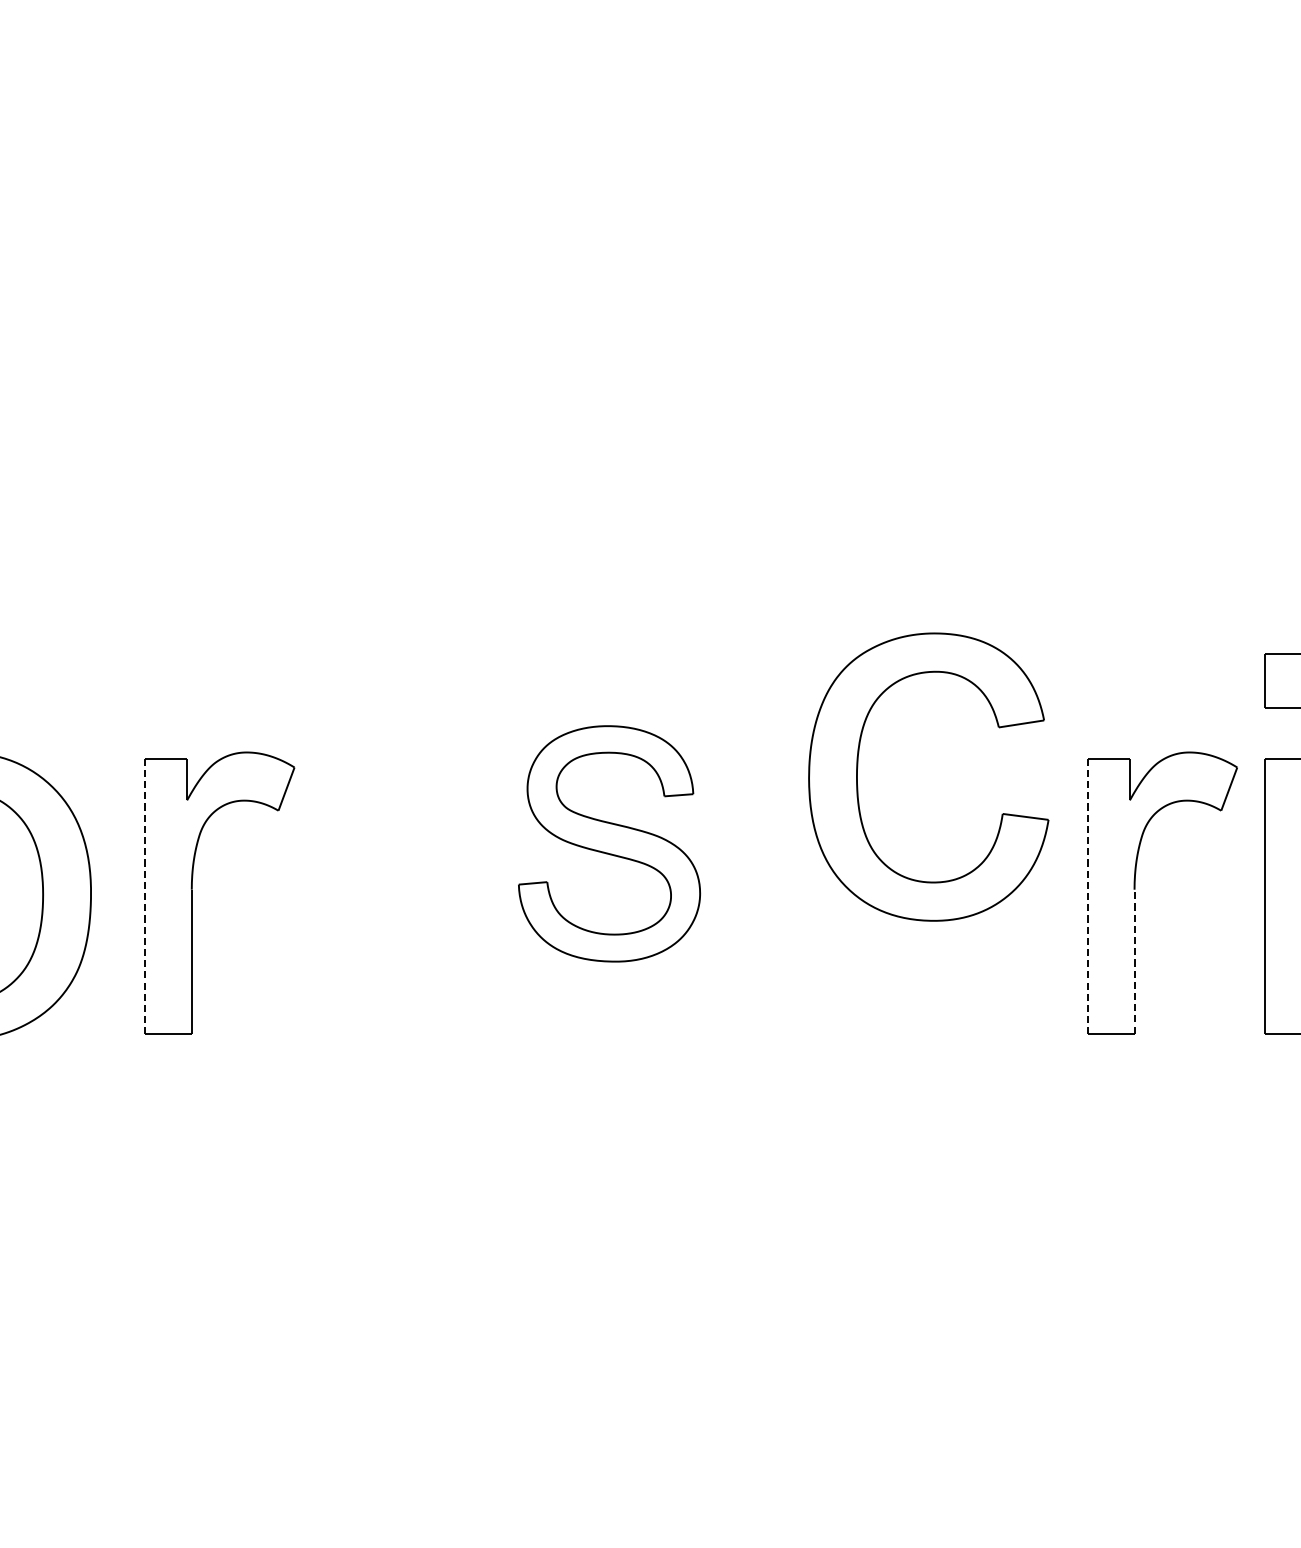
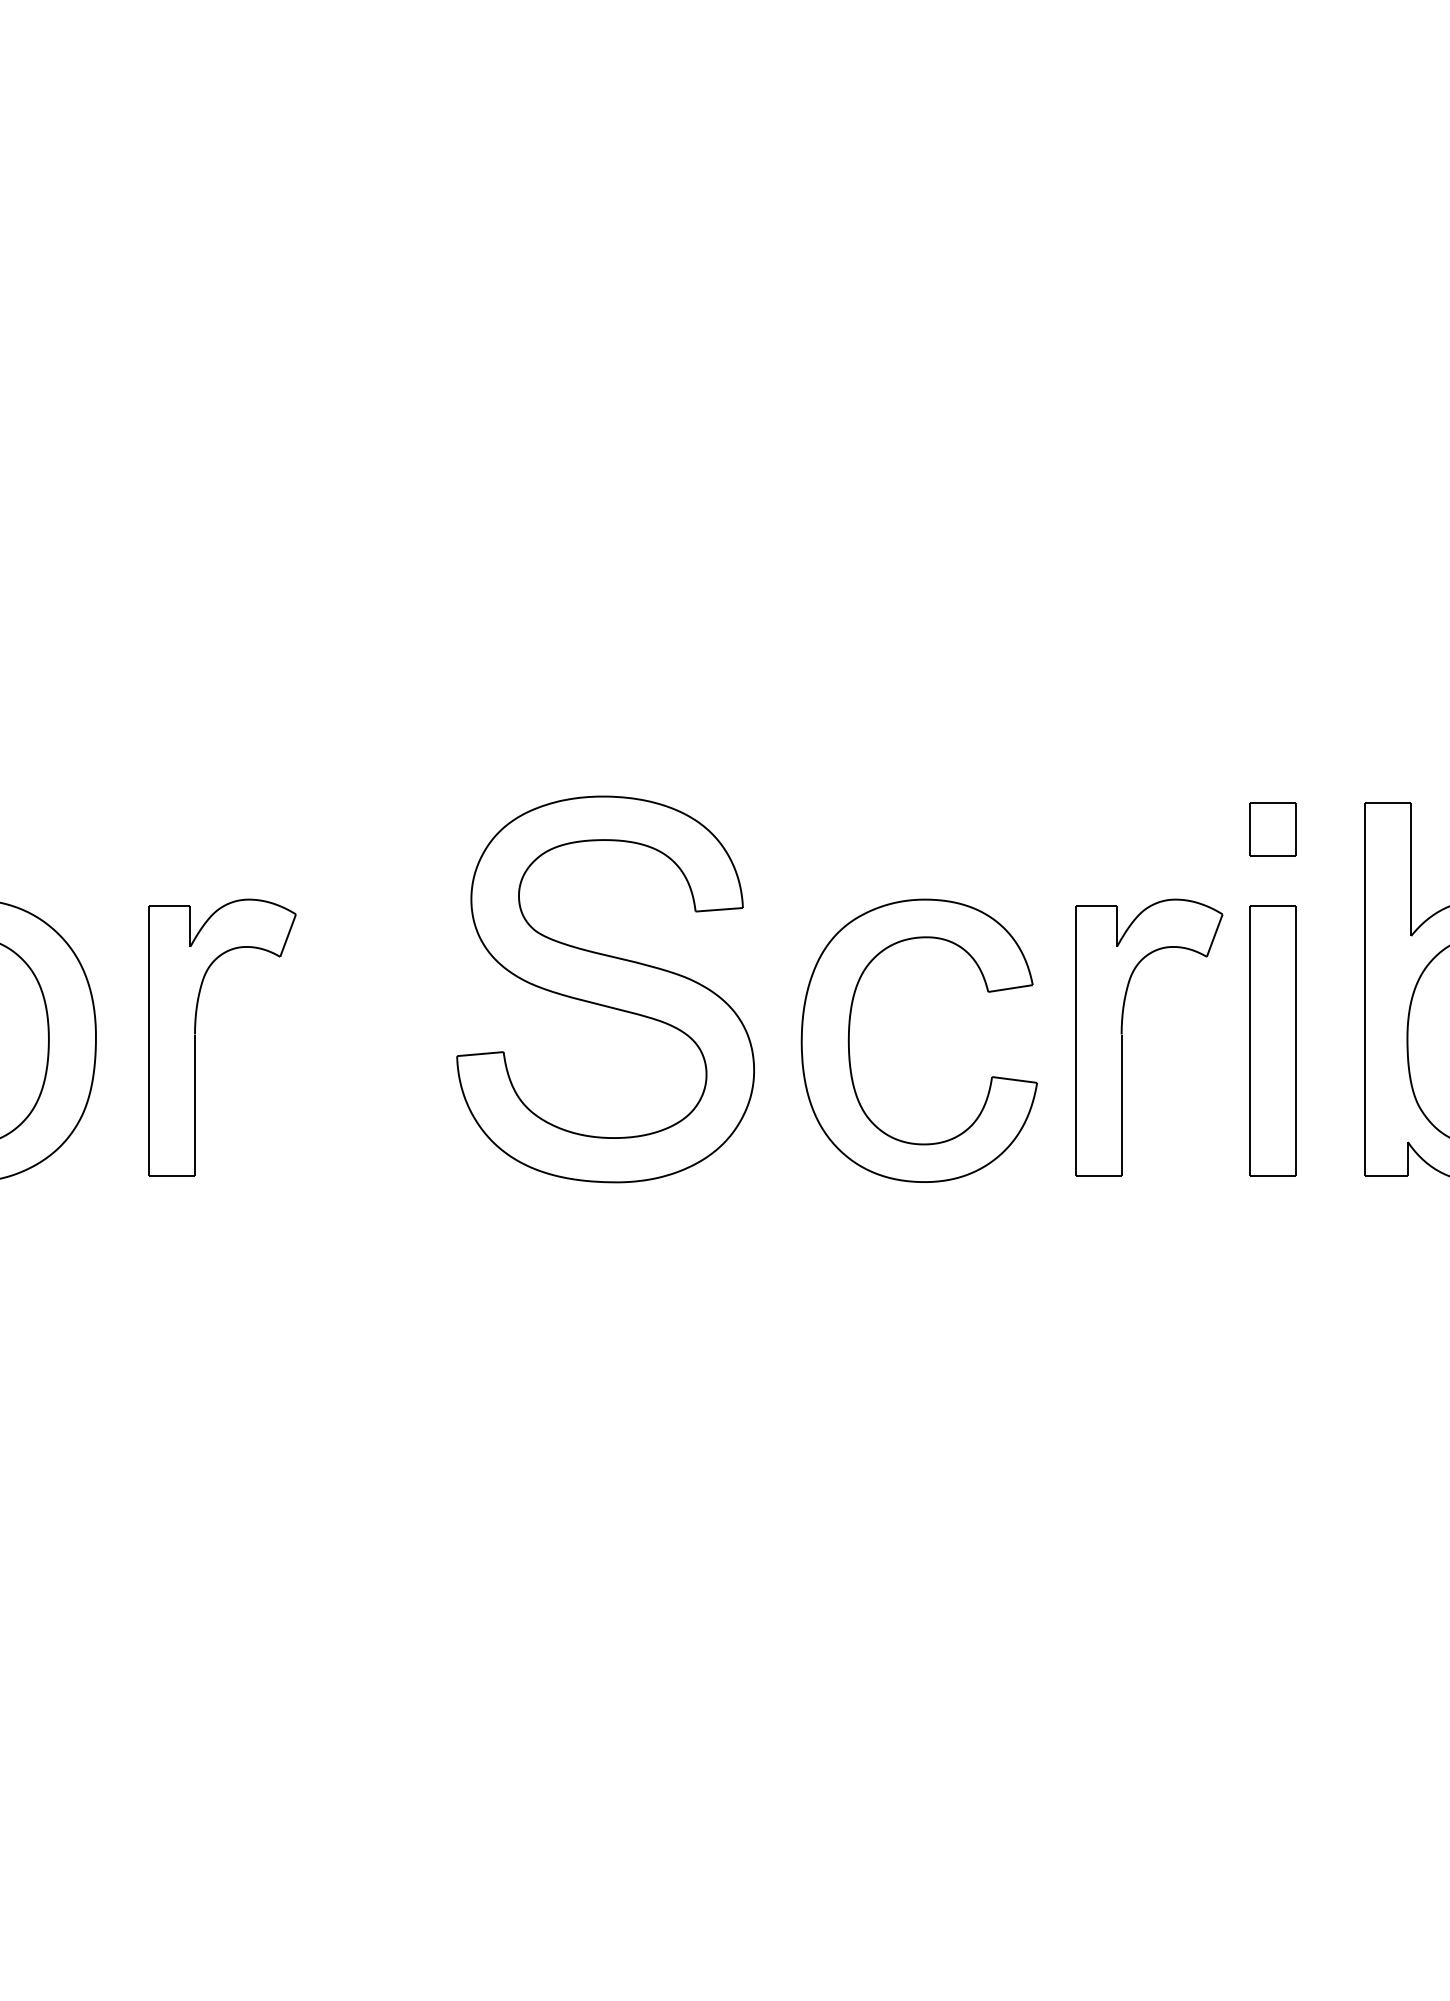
part: (857, 776) -> (849, 1040), moved
part: (609, 843) -> (605, 989), size x1.67
line: (145, 896) -> (149, 1041), dashed -> solid
line: (1087, 896) -> (1075, 1041), dashed -> solid
line: (1134, 961) -> (1121, 1105), dashed -> solid

